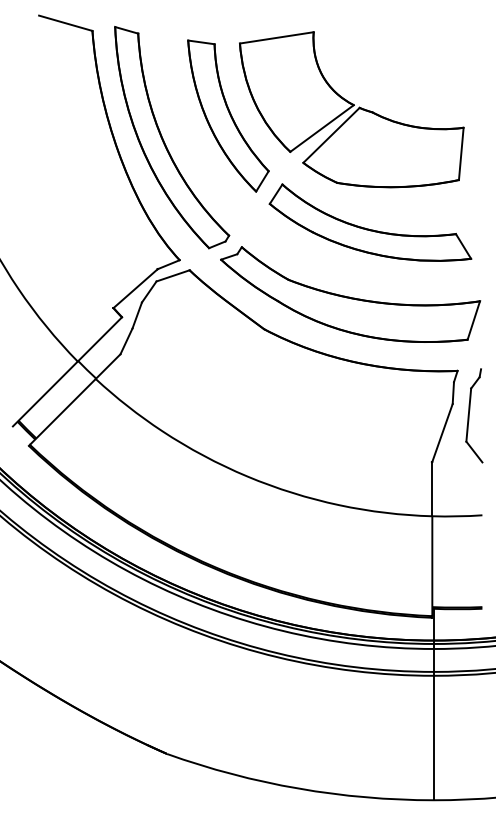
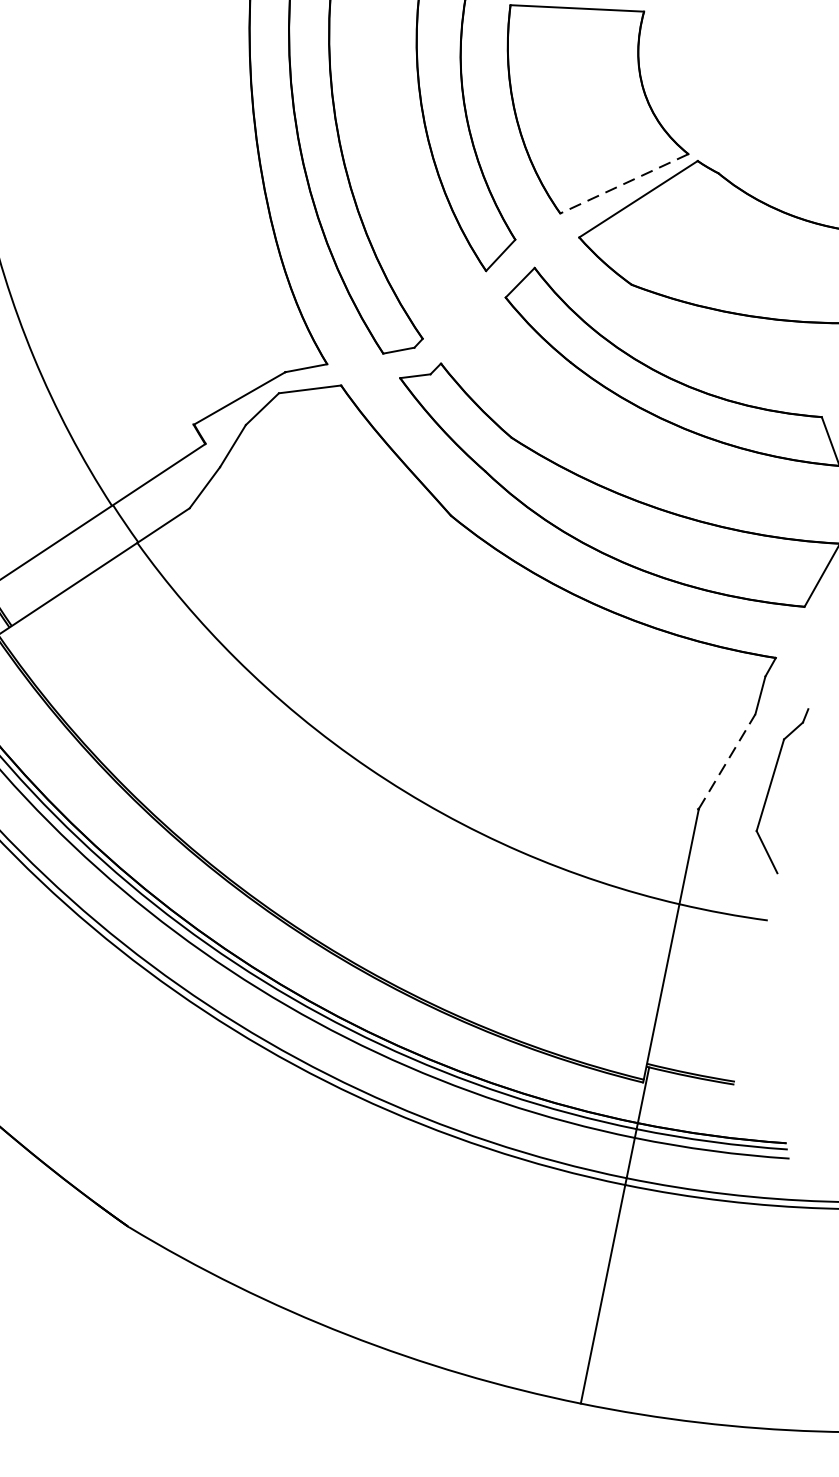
line: (321, 128) -> (623, 183), solid -> dashed
part: (474, 415) -> (780, 787), moved
line: (442, 432) -> (727, 760), solid -> dashed

